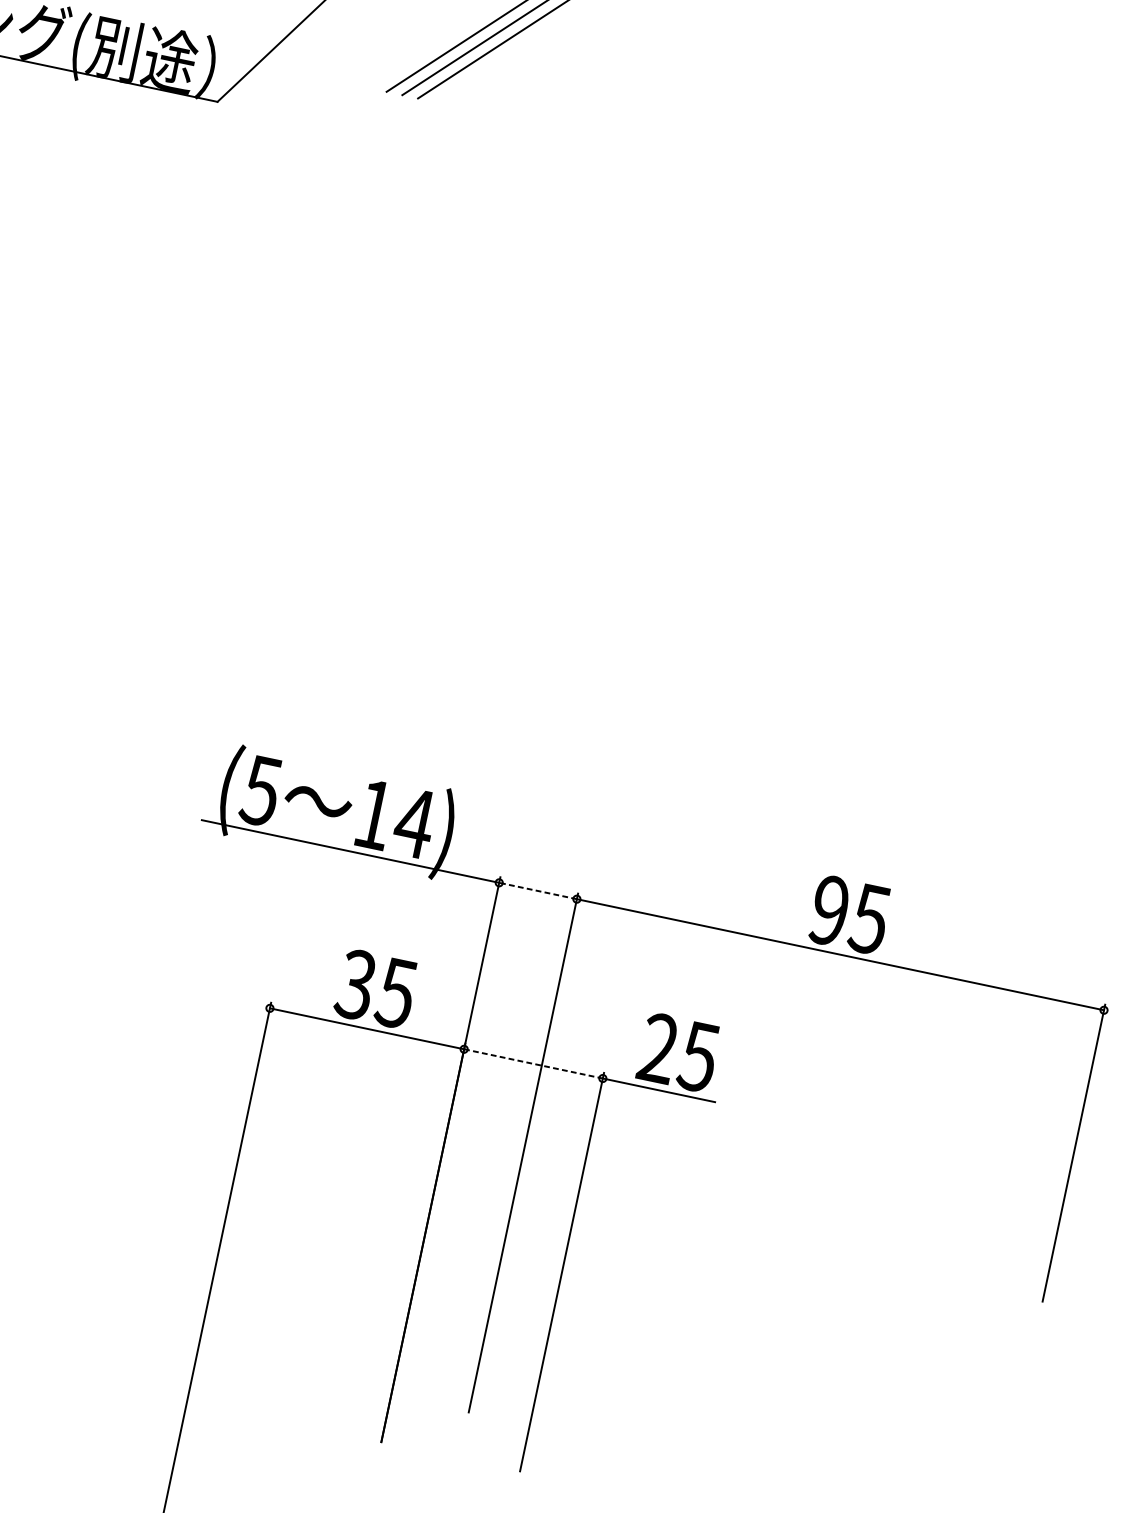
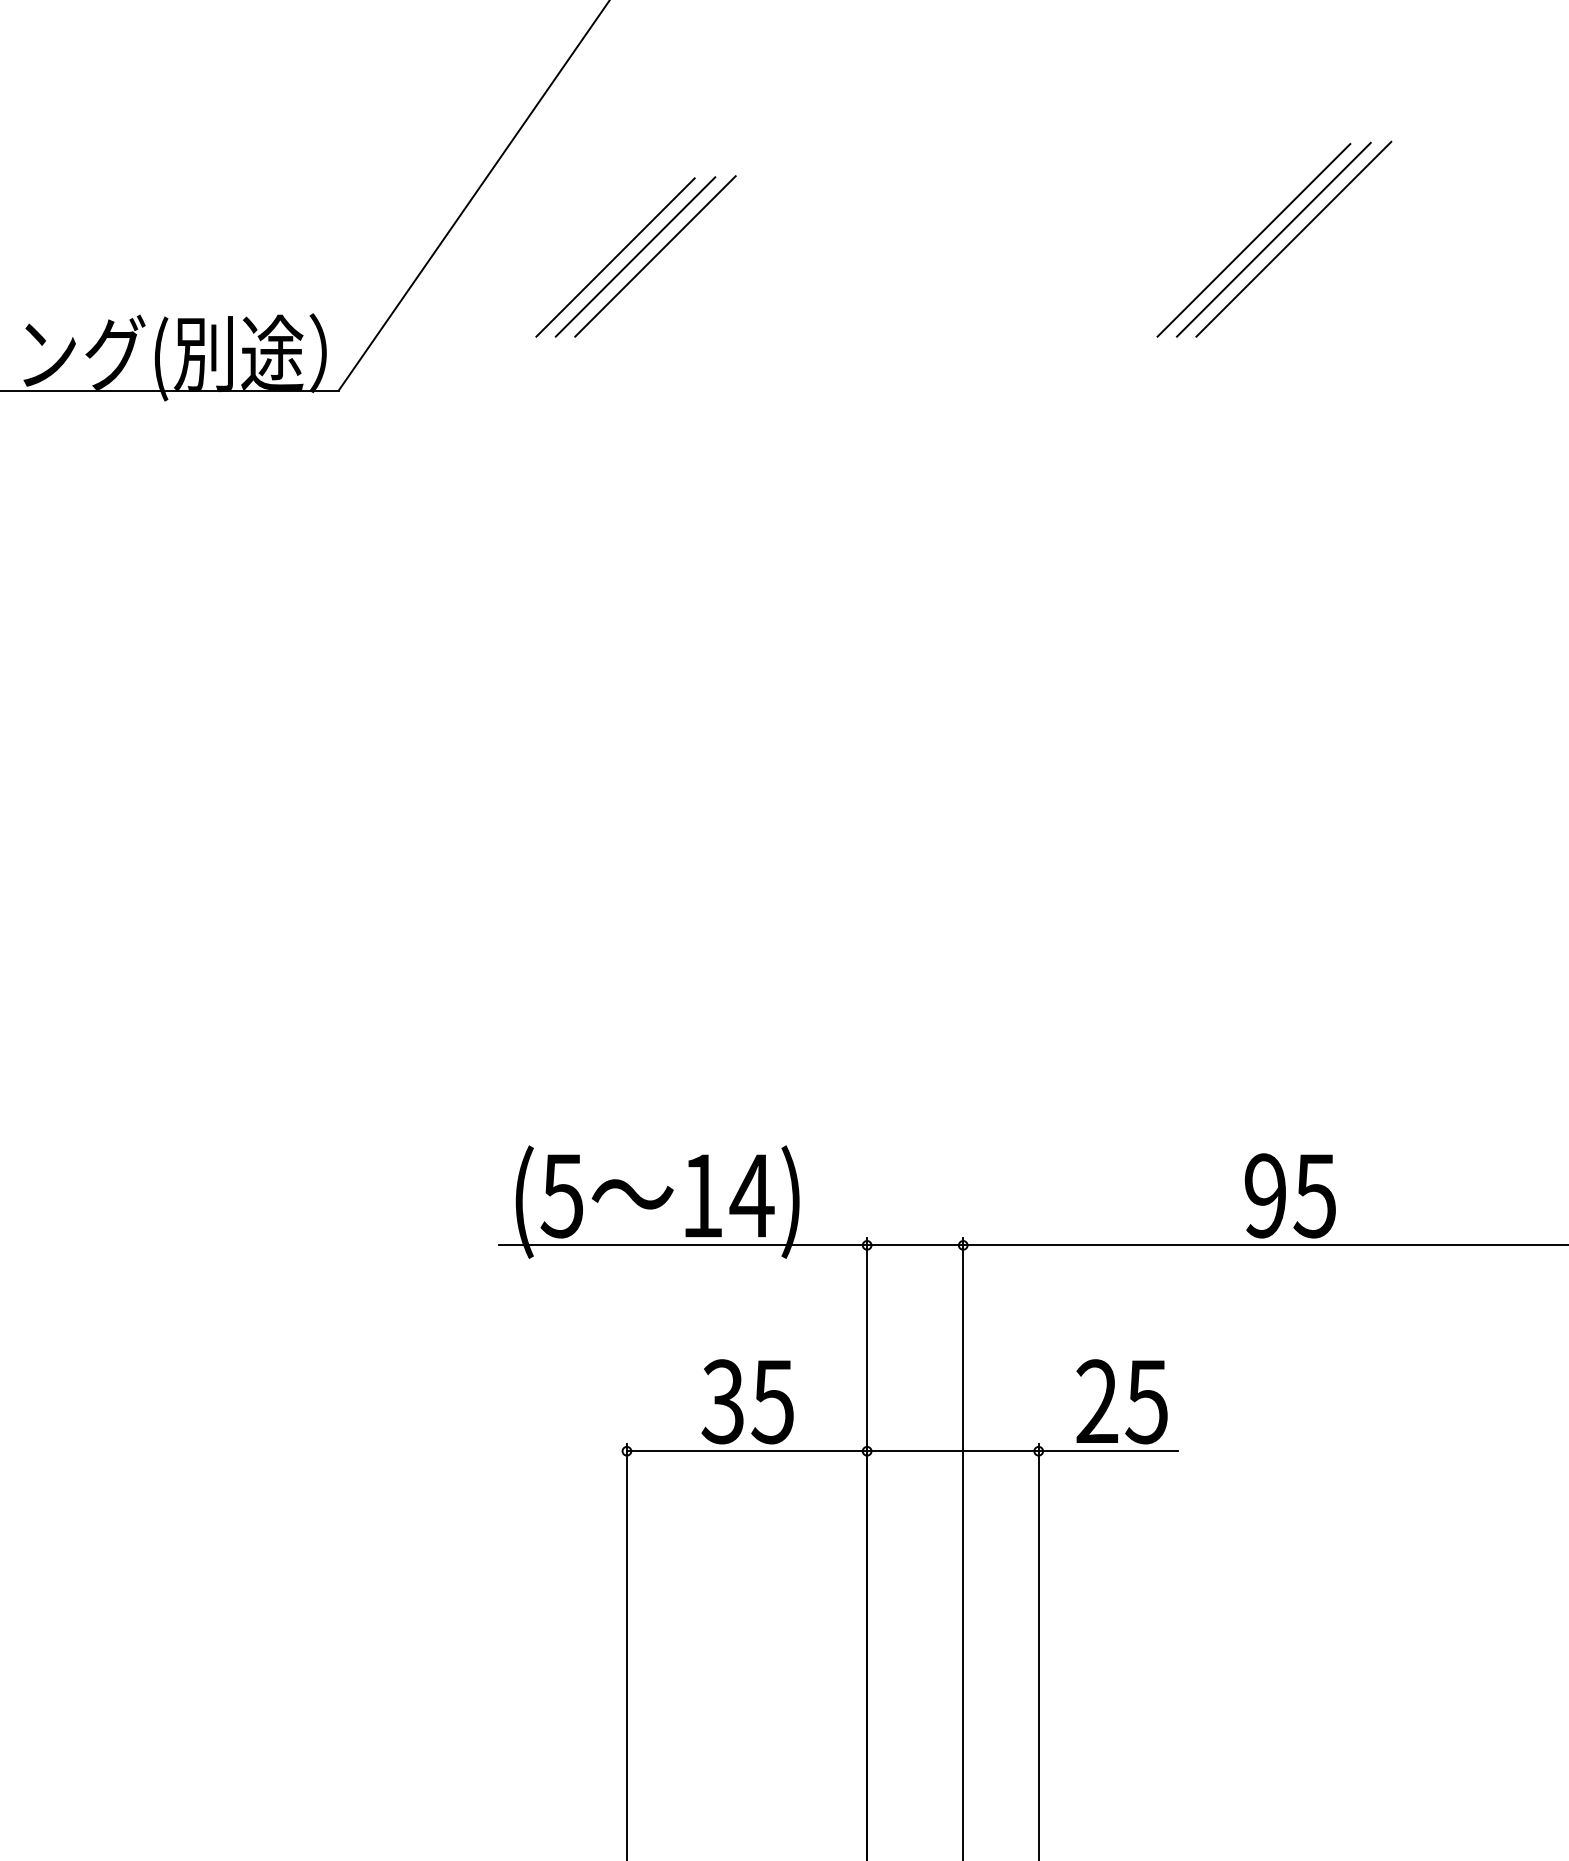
line: (982, 136) -> (1253, 240), added
line: (999, 138) -> (1273, 239), added
line: (1015, 141) -> (1293, 238), added
line: (537, 891) -> (914, 1245), dashed -> solid
line: (533, 1064) -> (952, 1451), dashed -> solid

